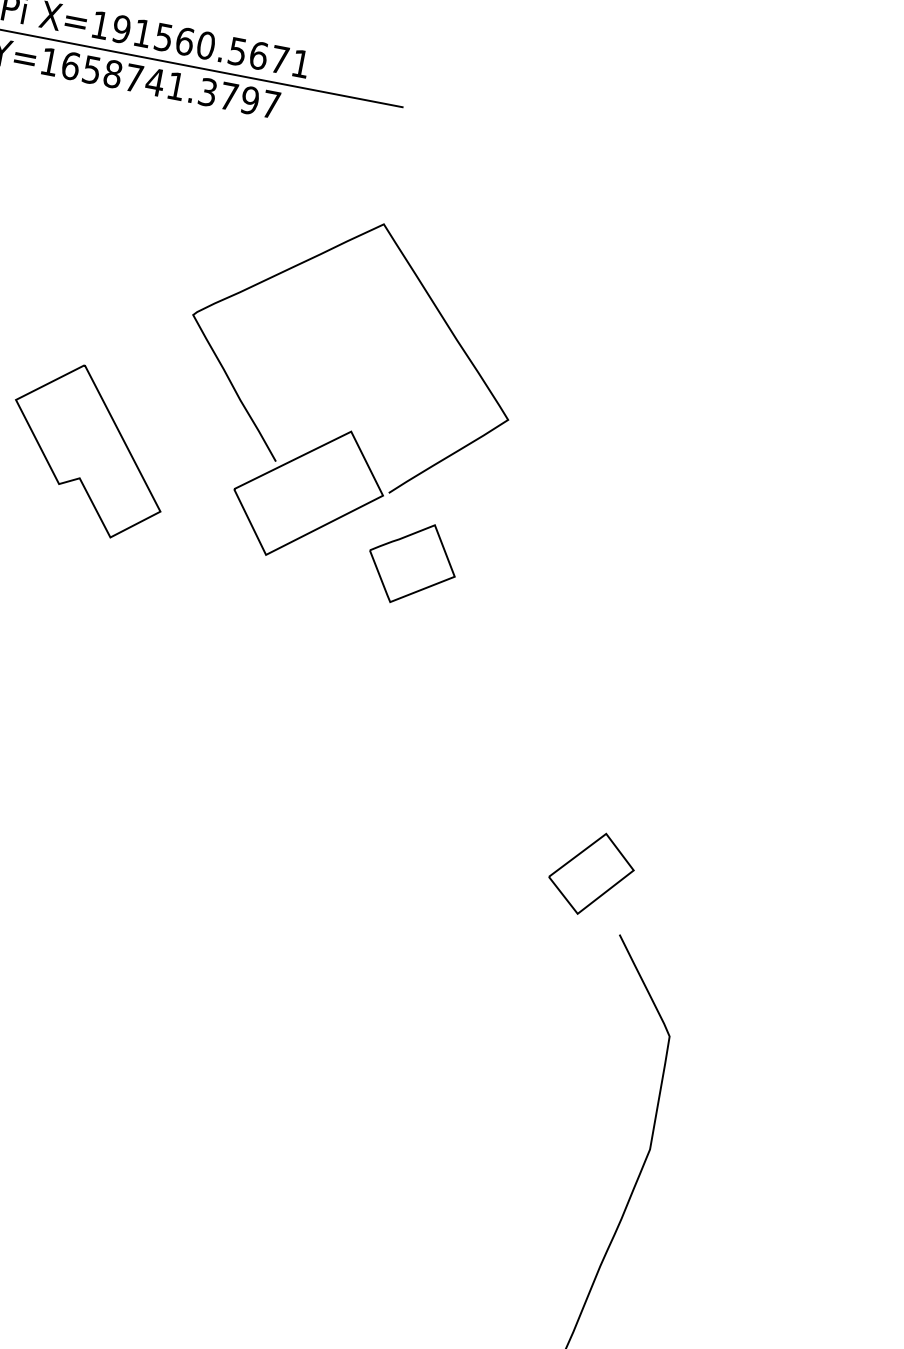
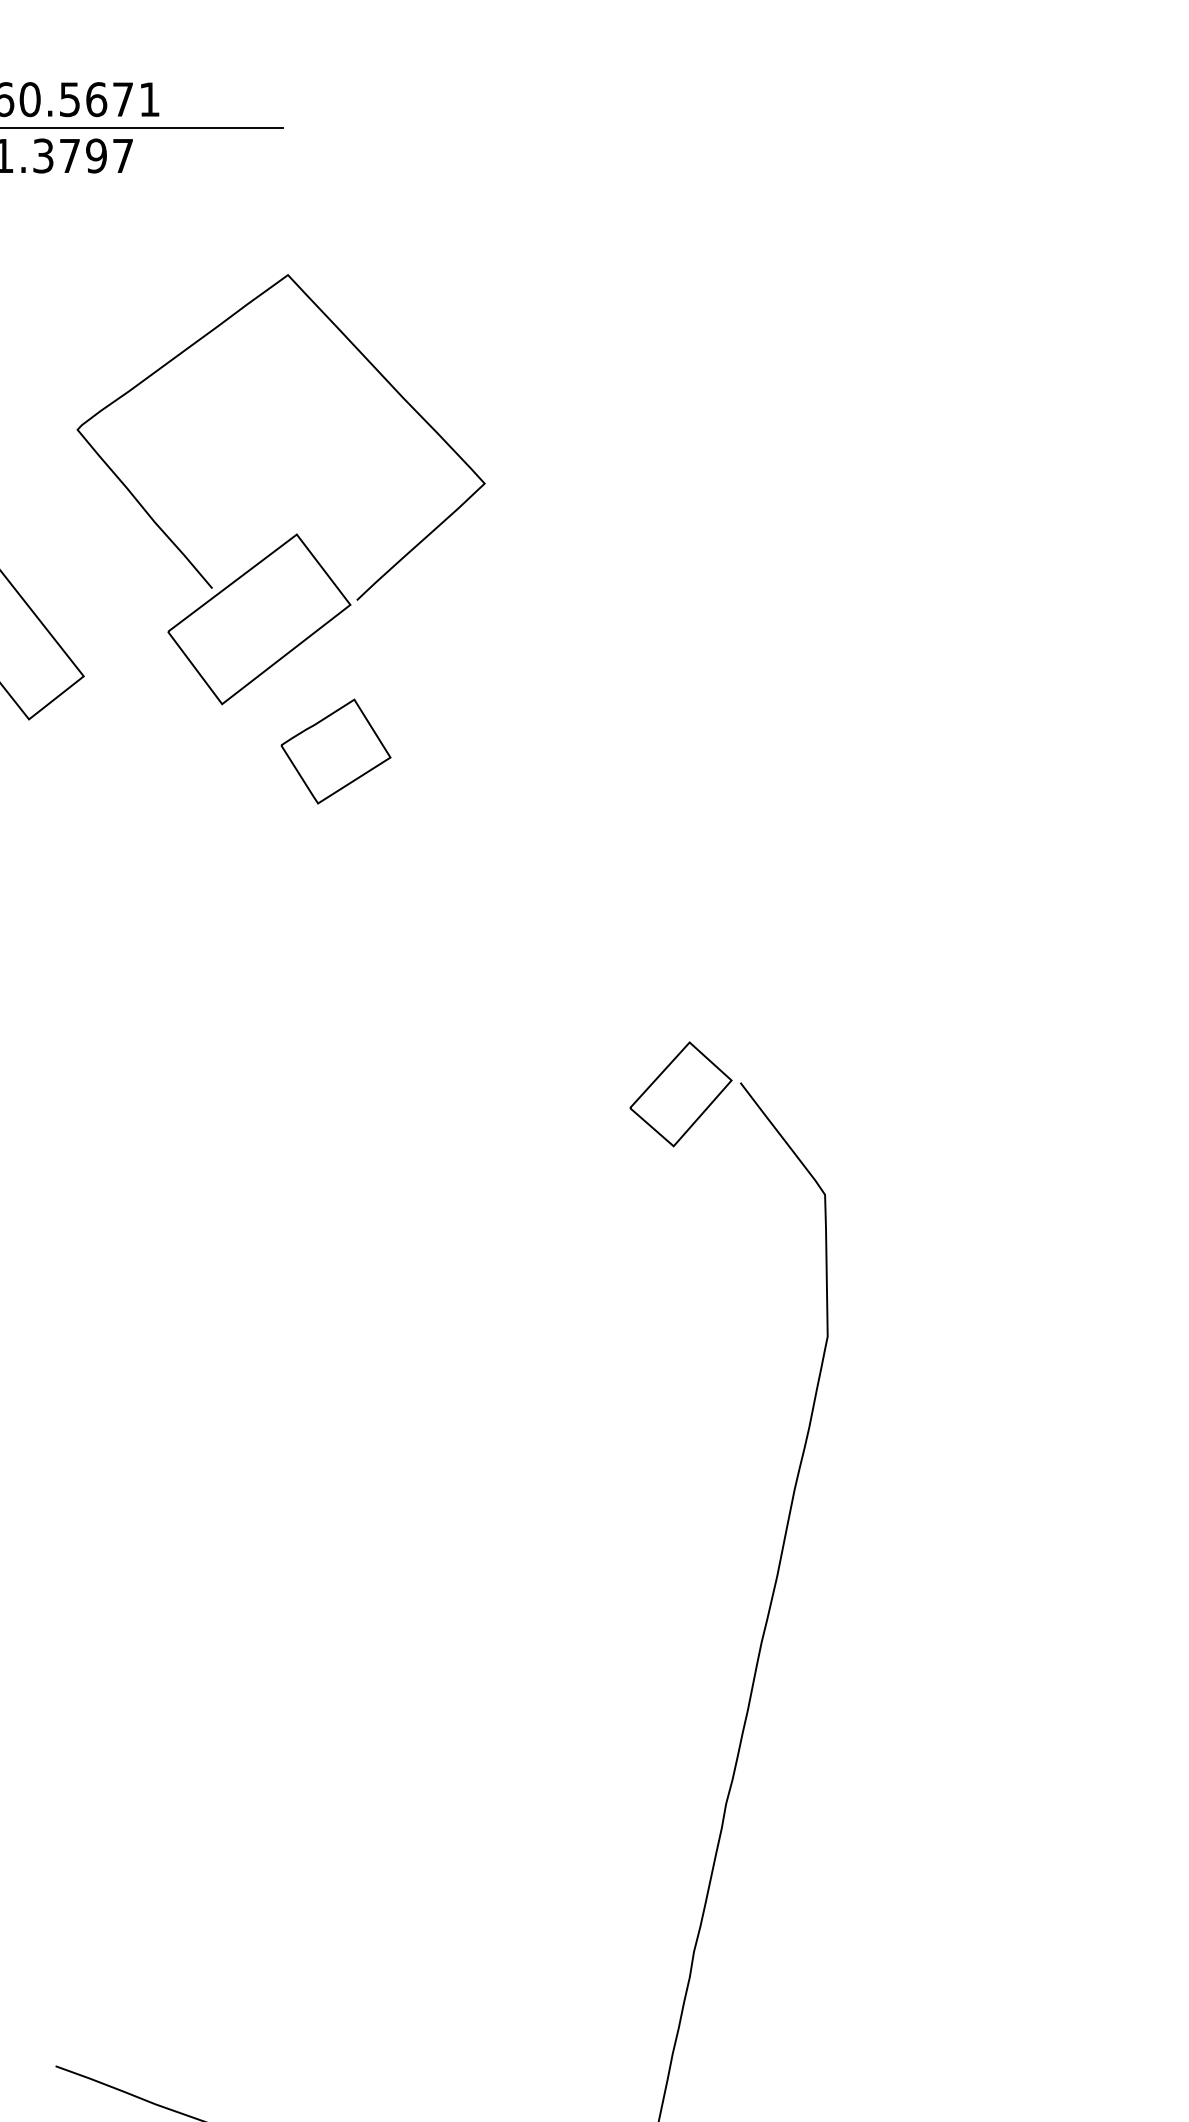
part: (412, 563) -> (335, 751), moved
part: (591, 873) -> (680, 1094), moved

